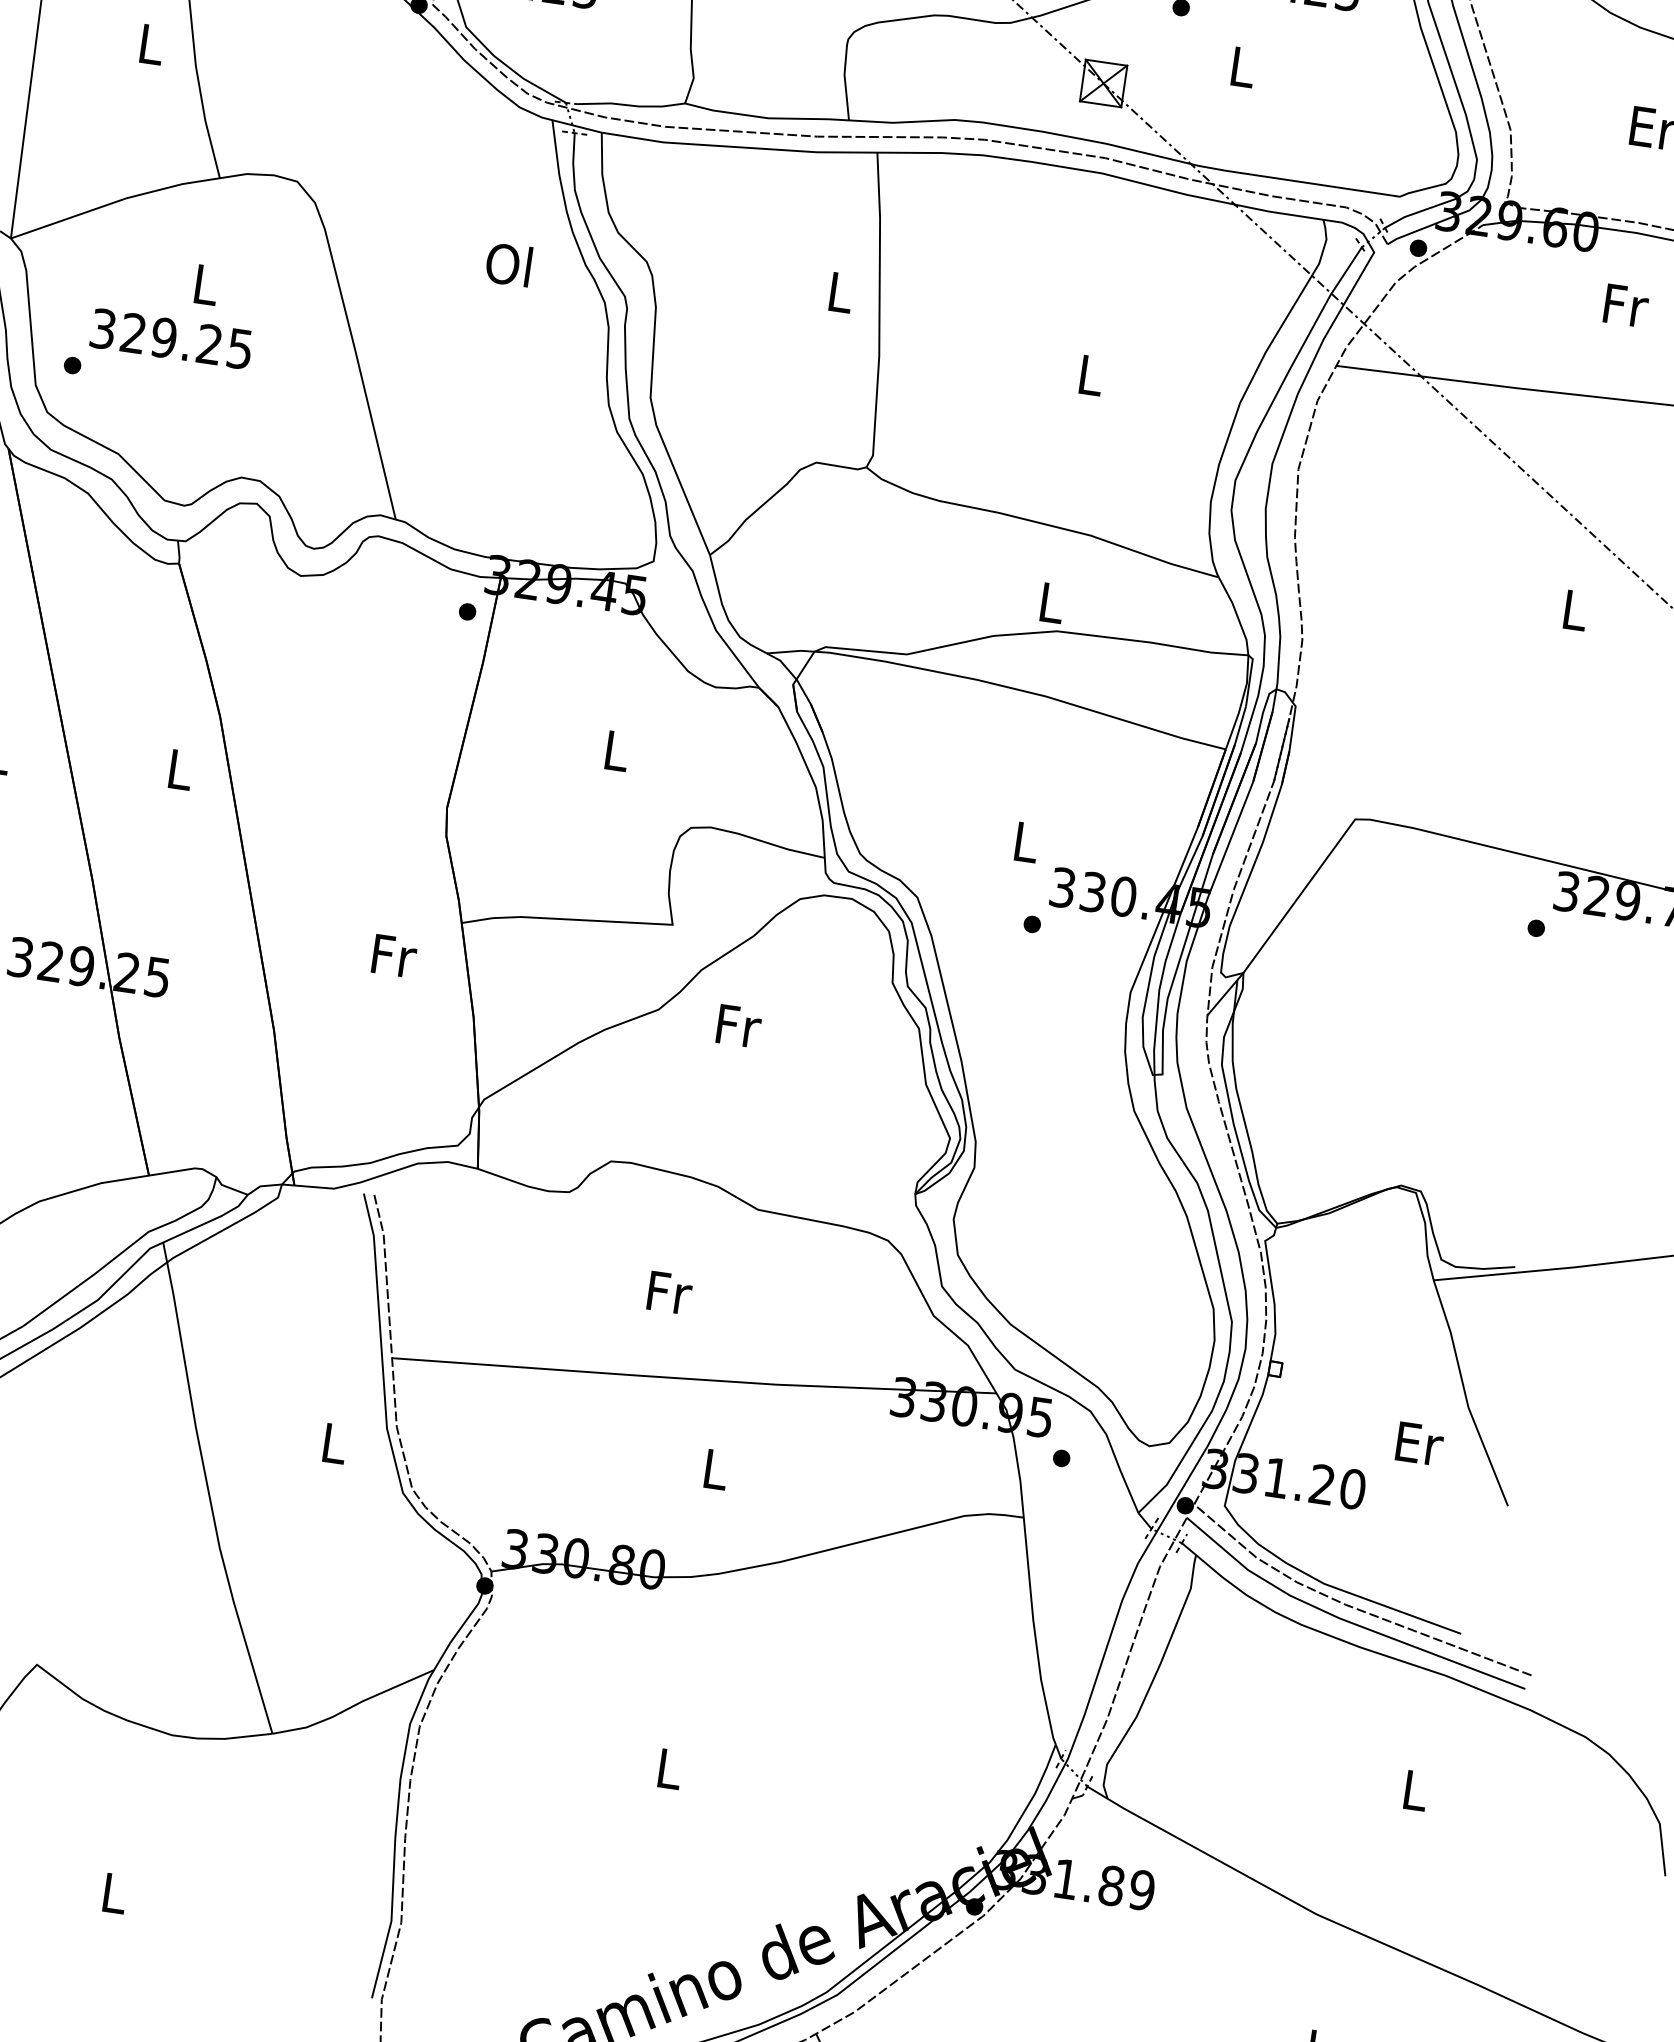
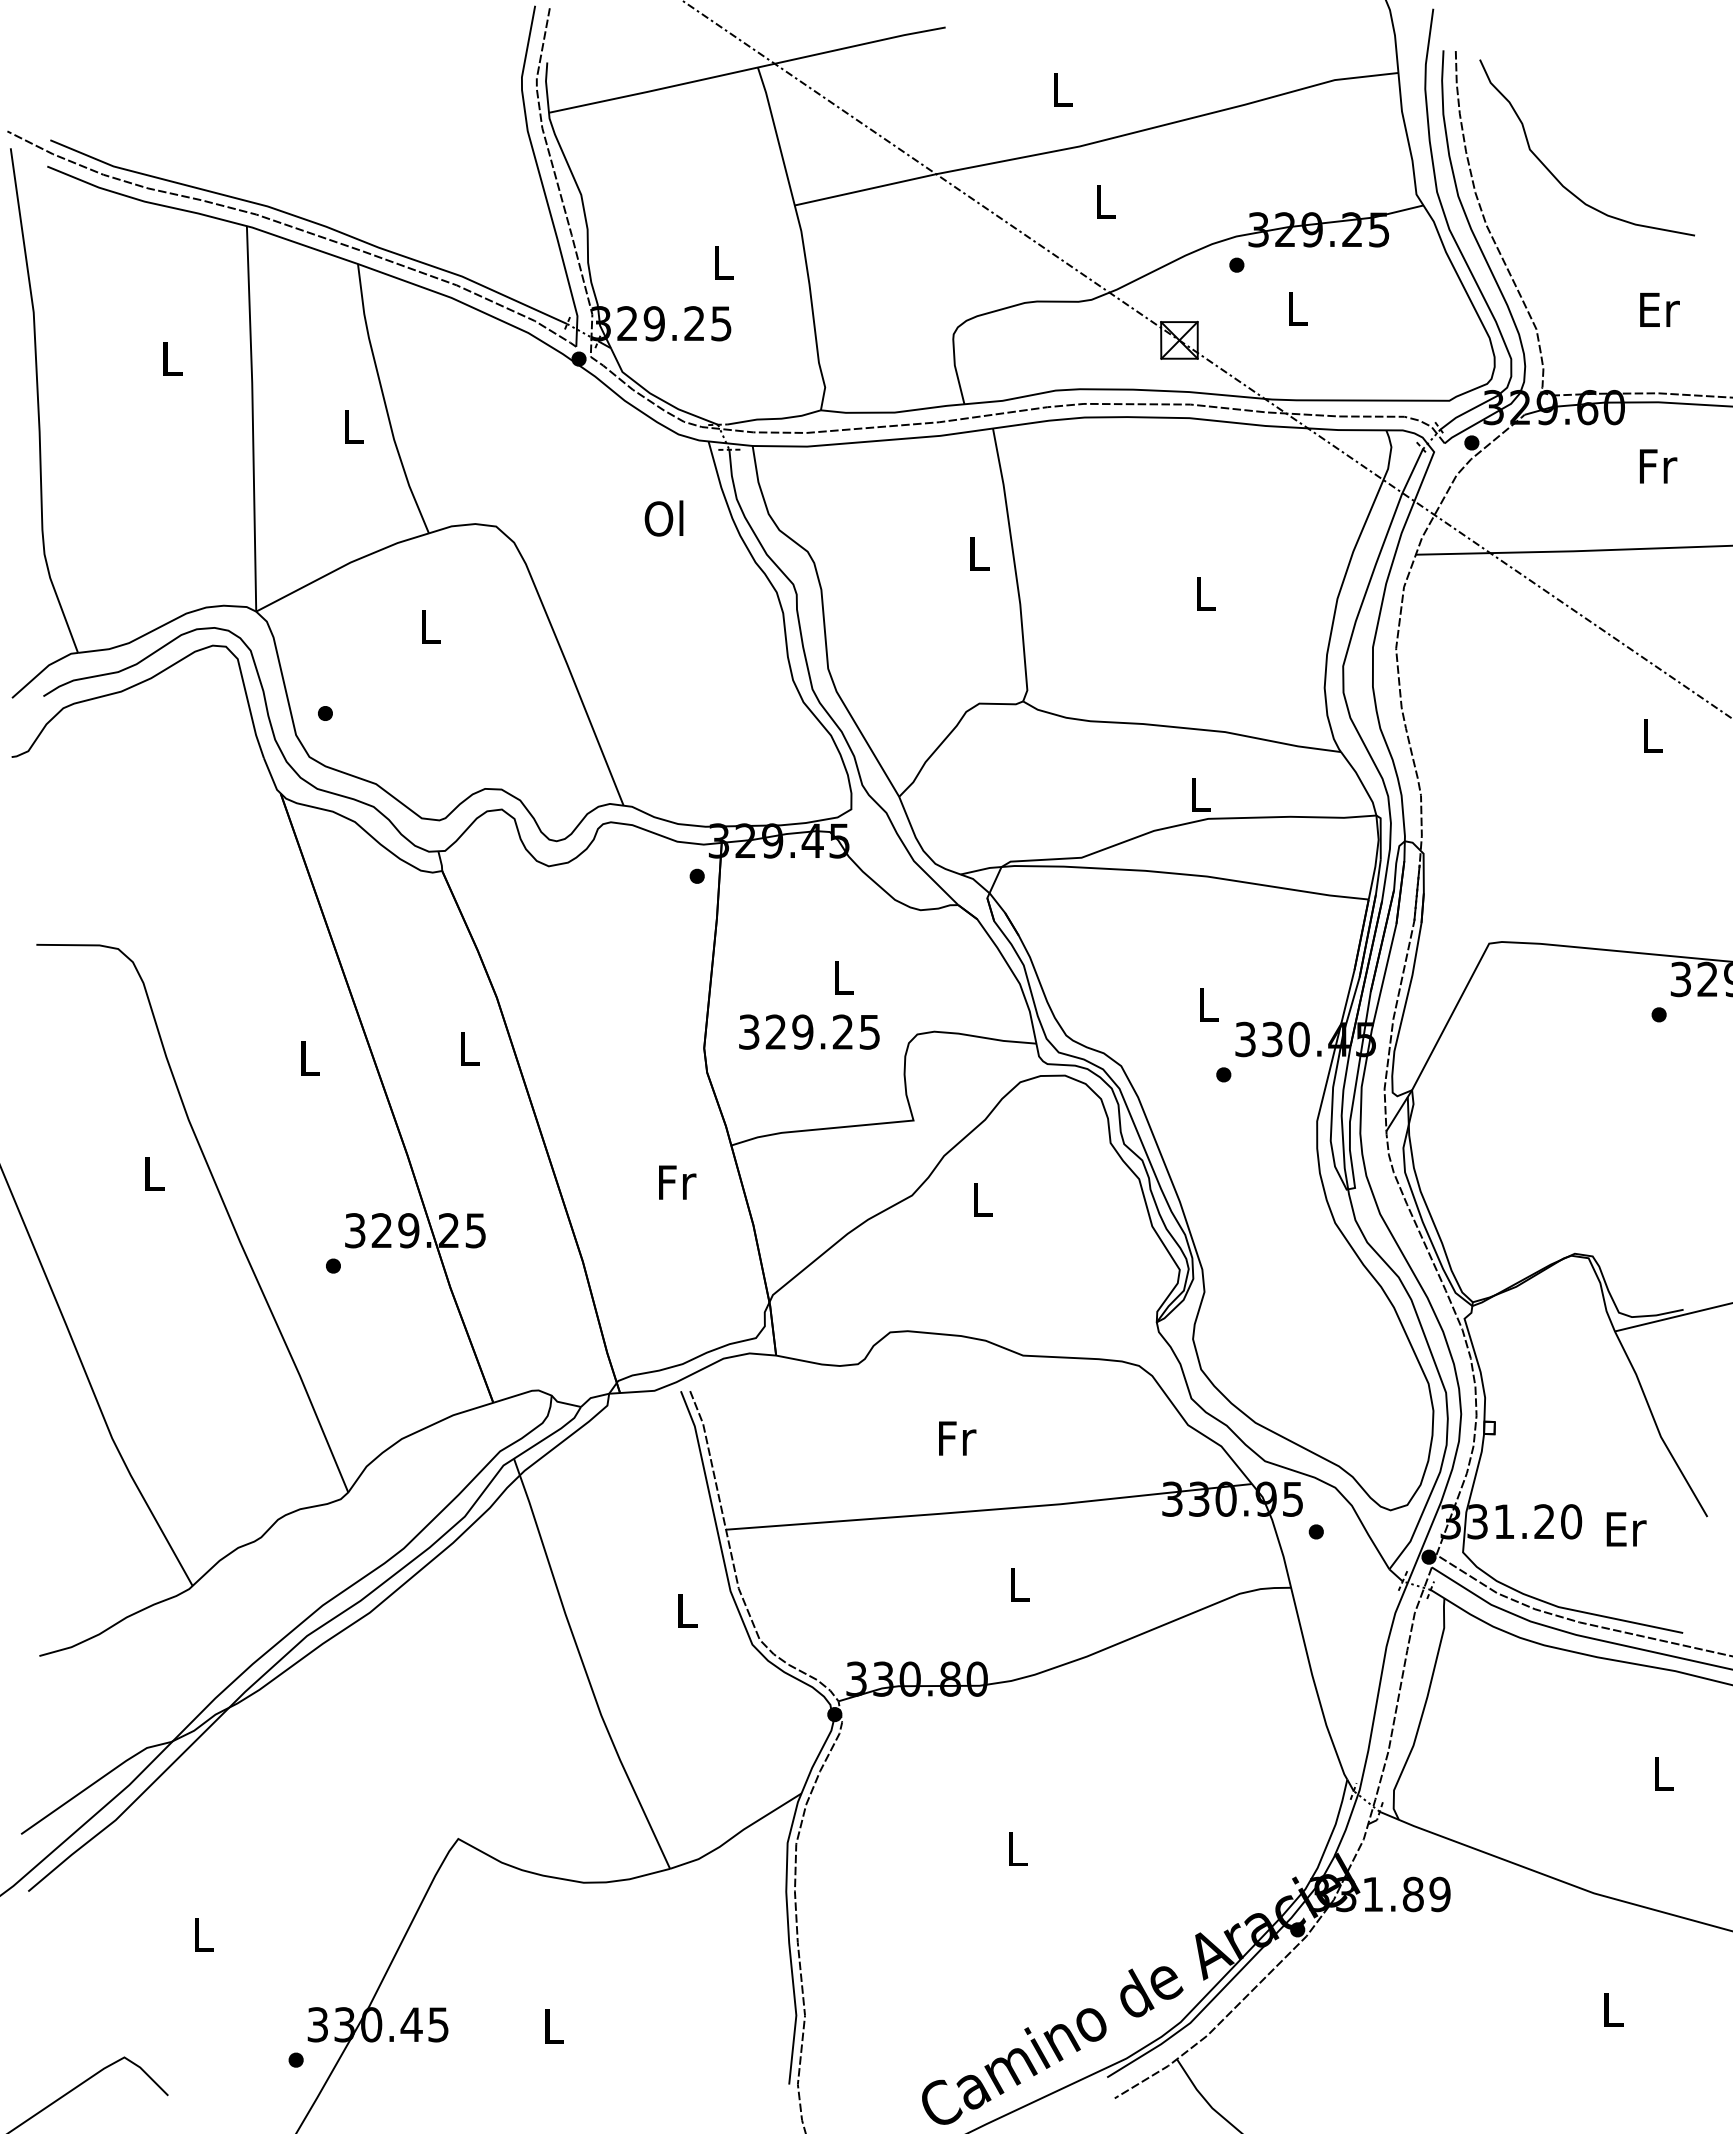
text: (508, 264) -> (663, 518), moved
text: (171, 338) -> (809, 1031), moved
text: (738, 1026) -> (983, 1199), Fr -> L
text: (1419, 1444) -> (1626, 1529), moved

